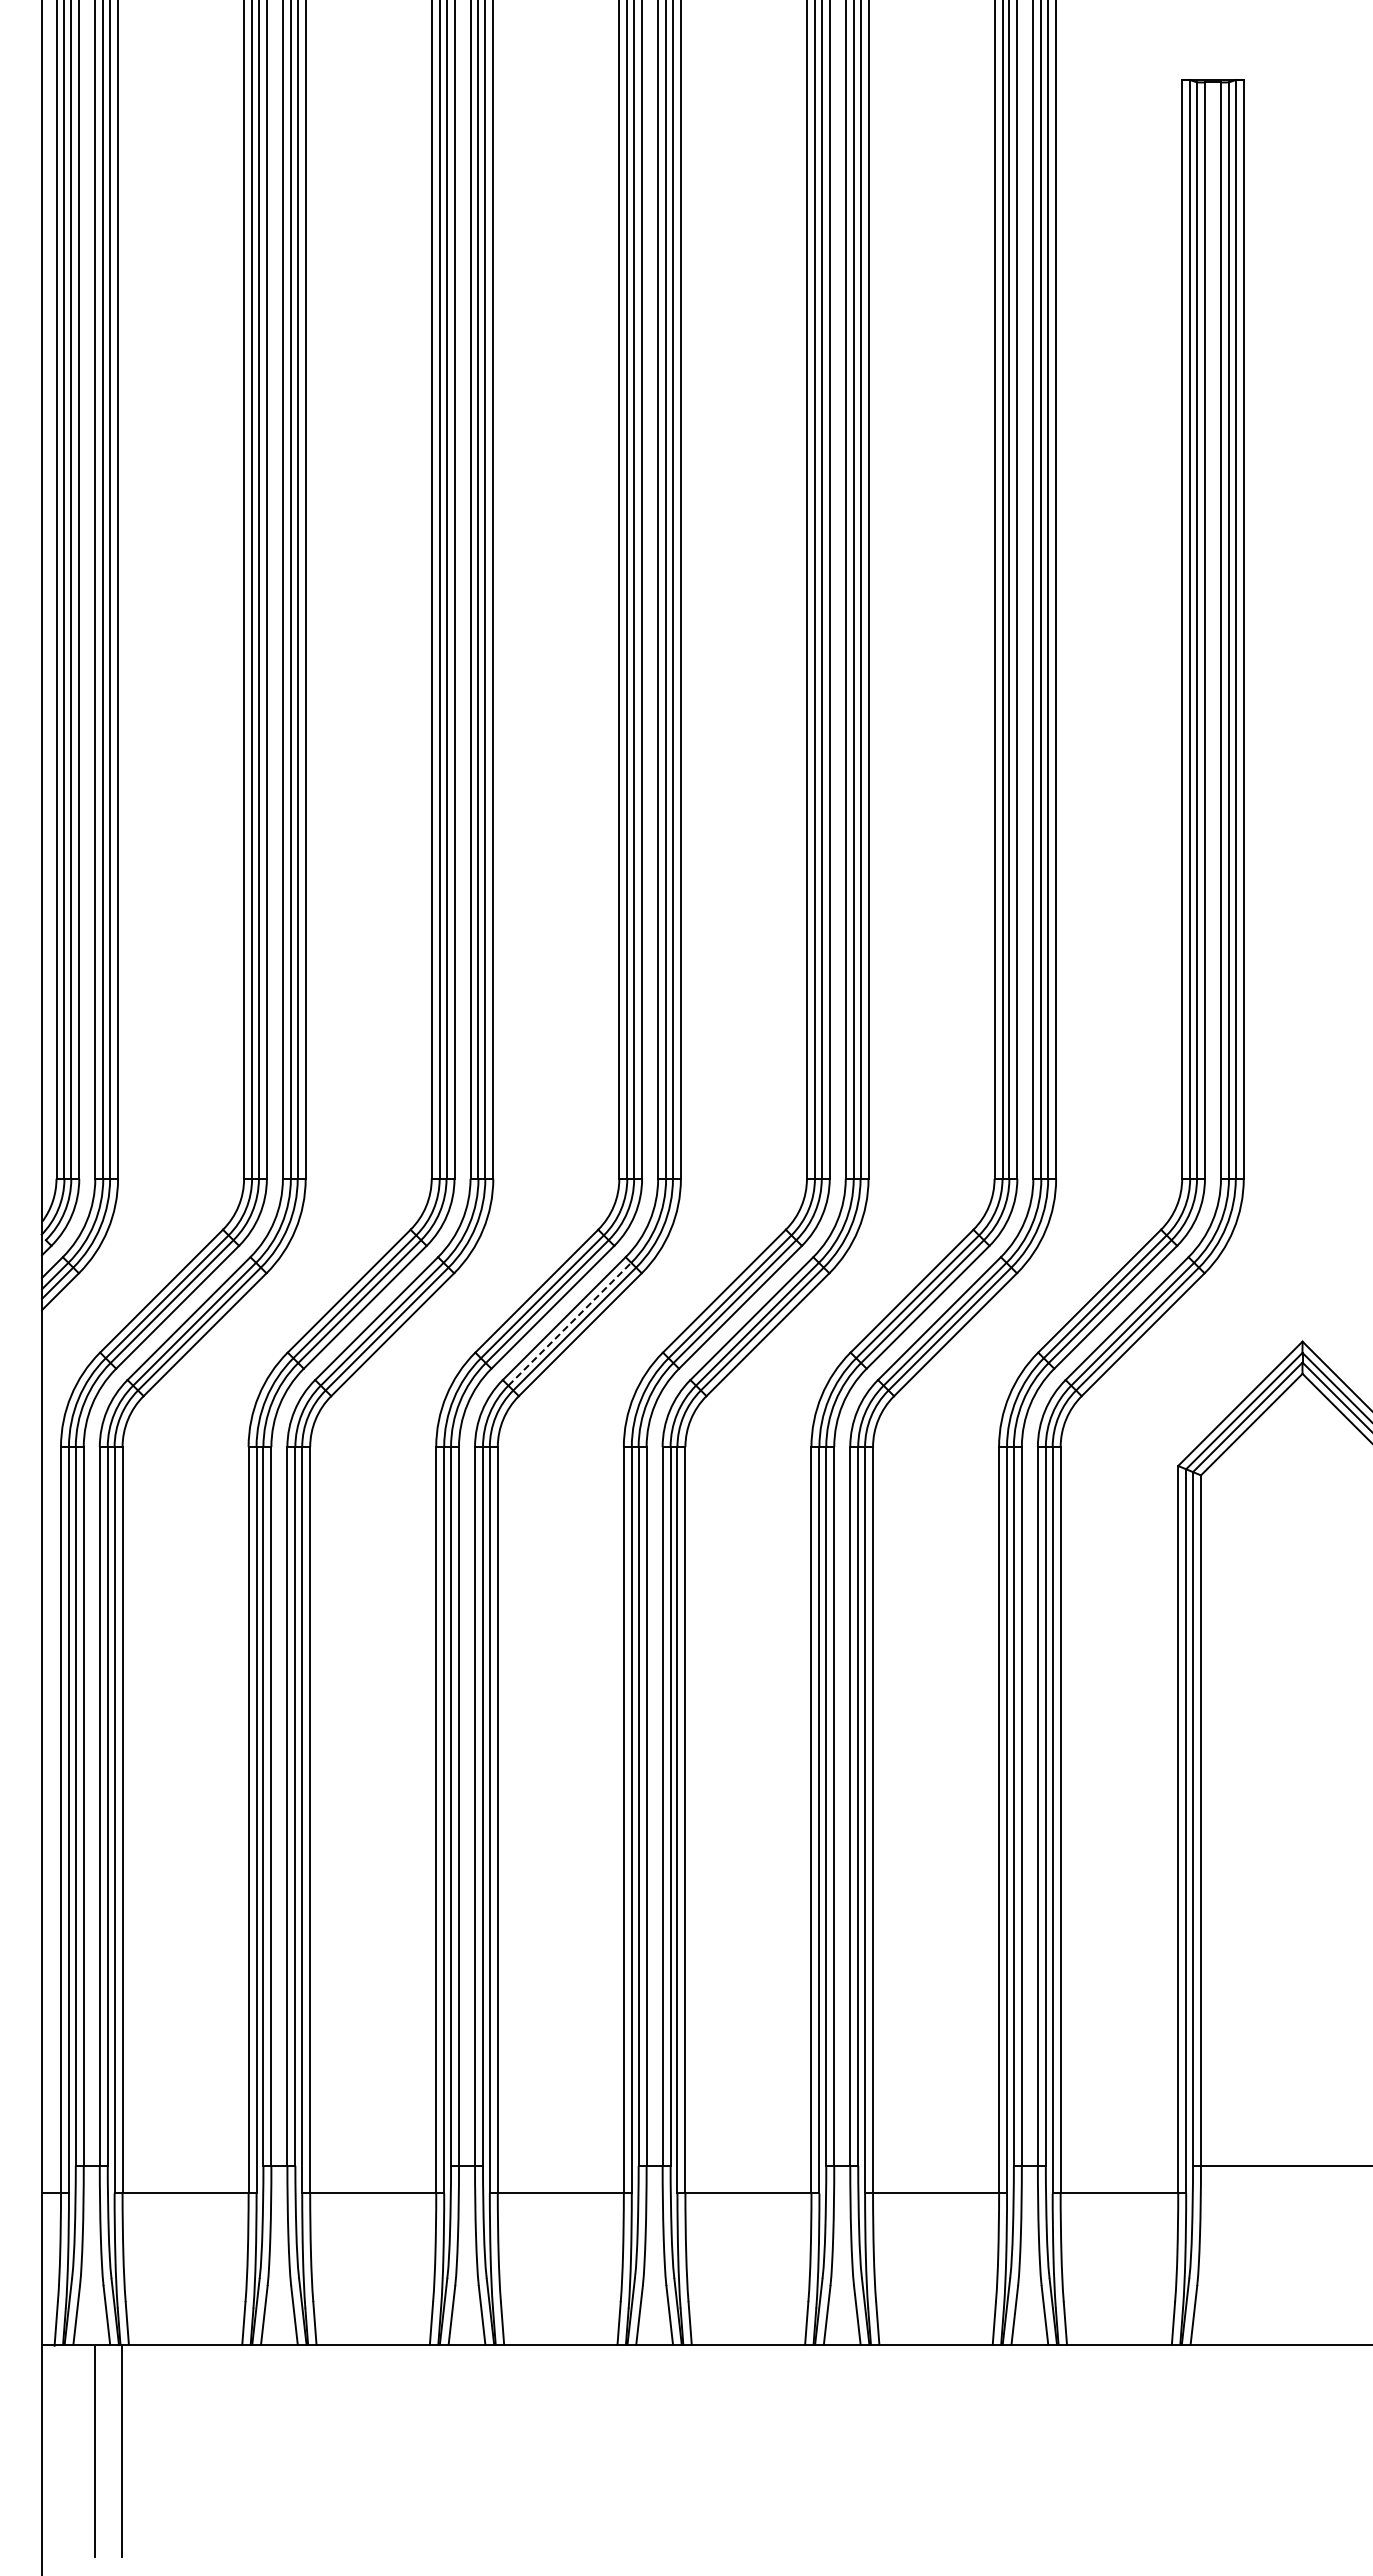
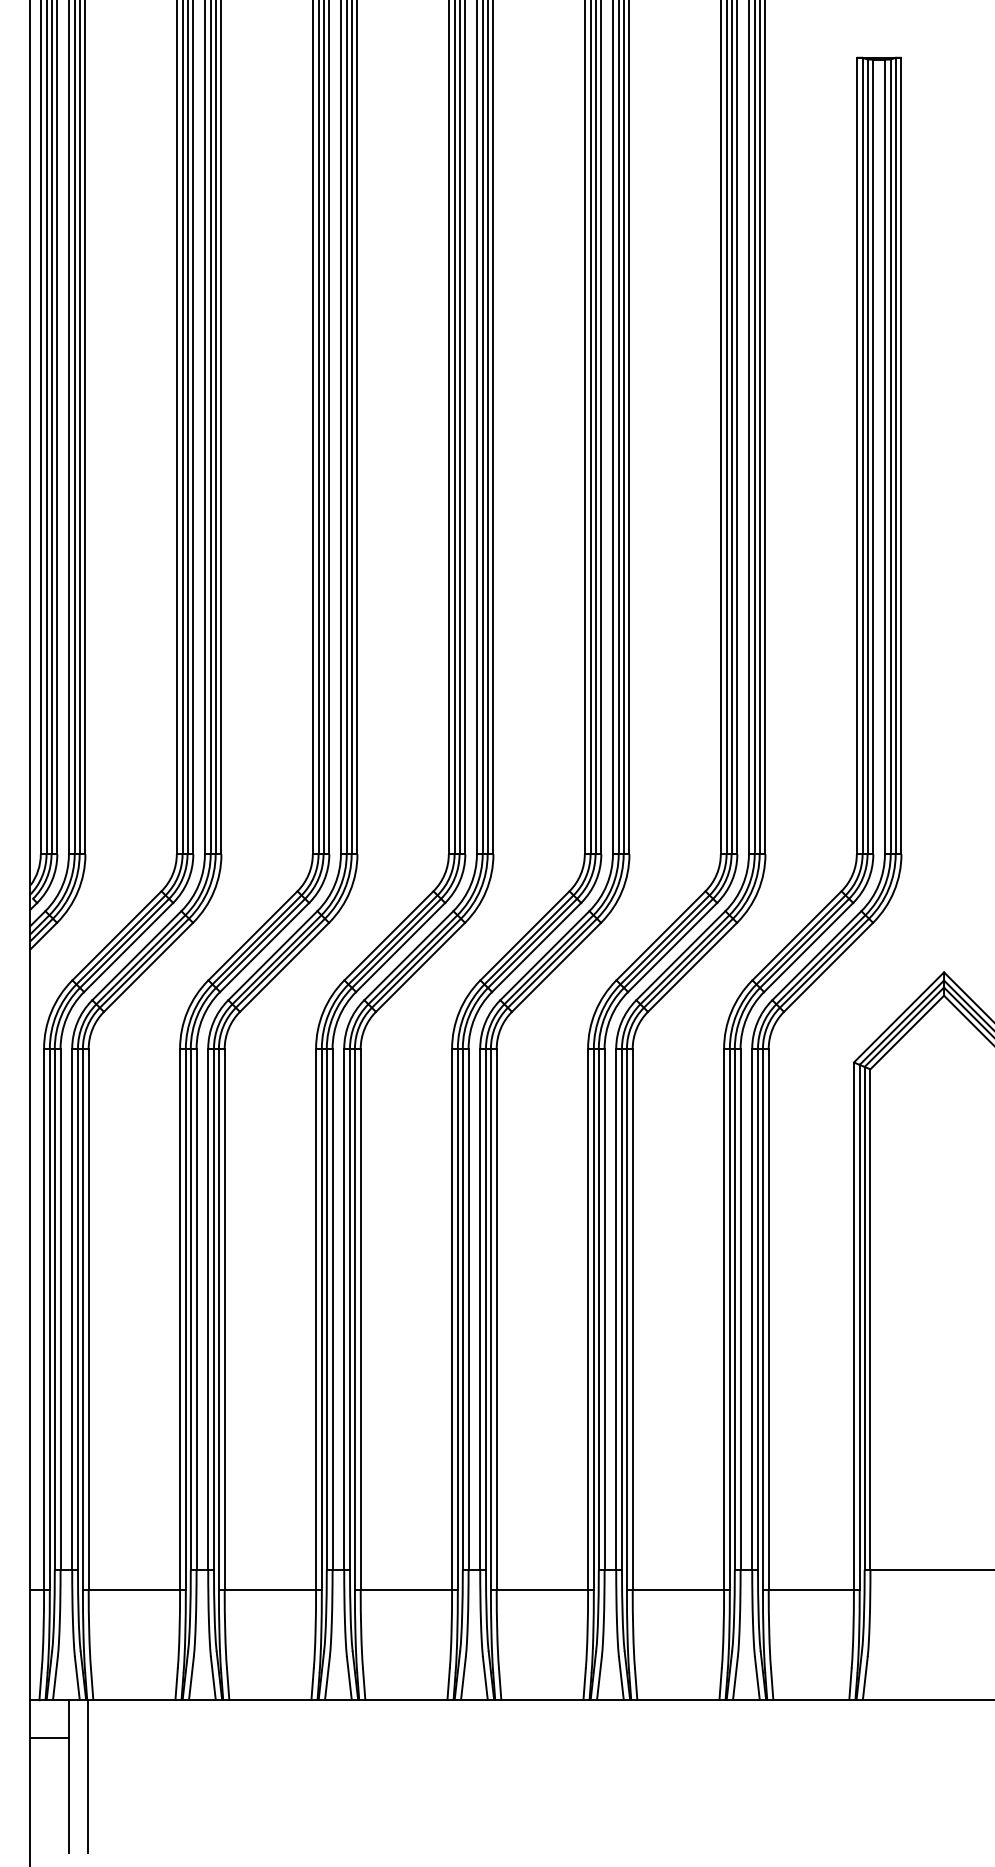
line: (569, 1324) -> (412, 959), dashed -> solid
line: (68, 2397) -> (49, 1737), added

